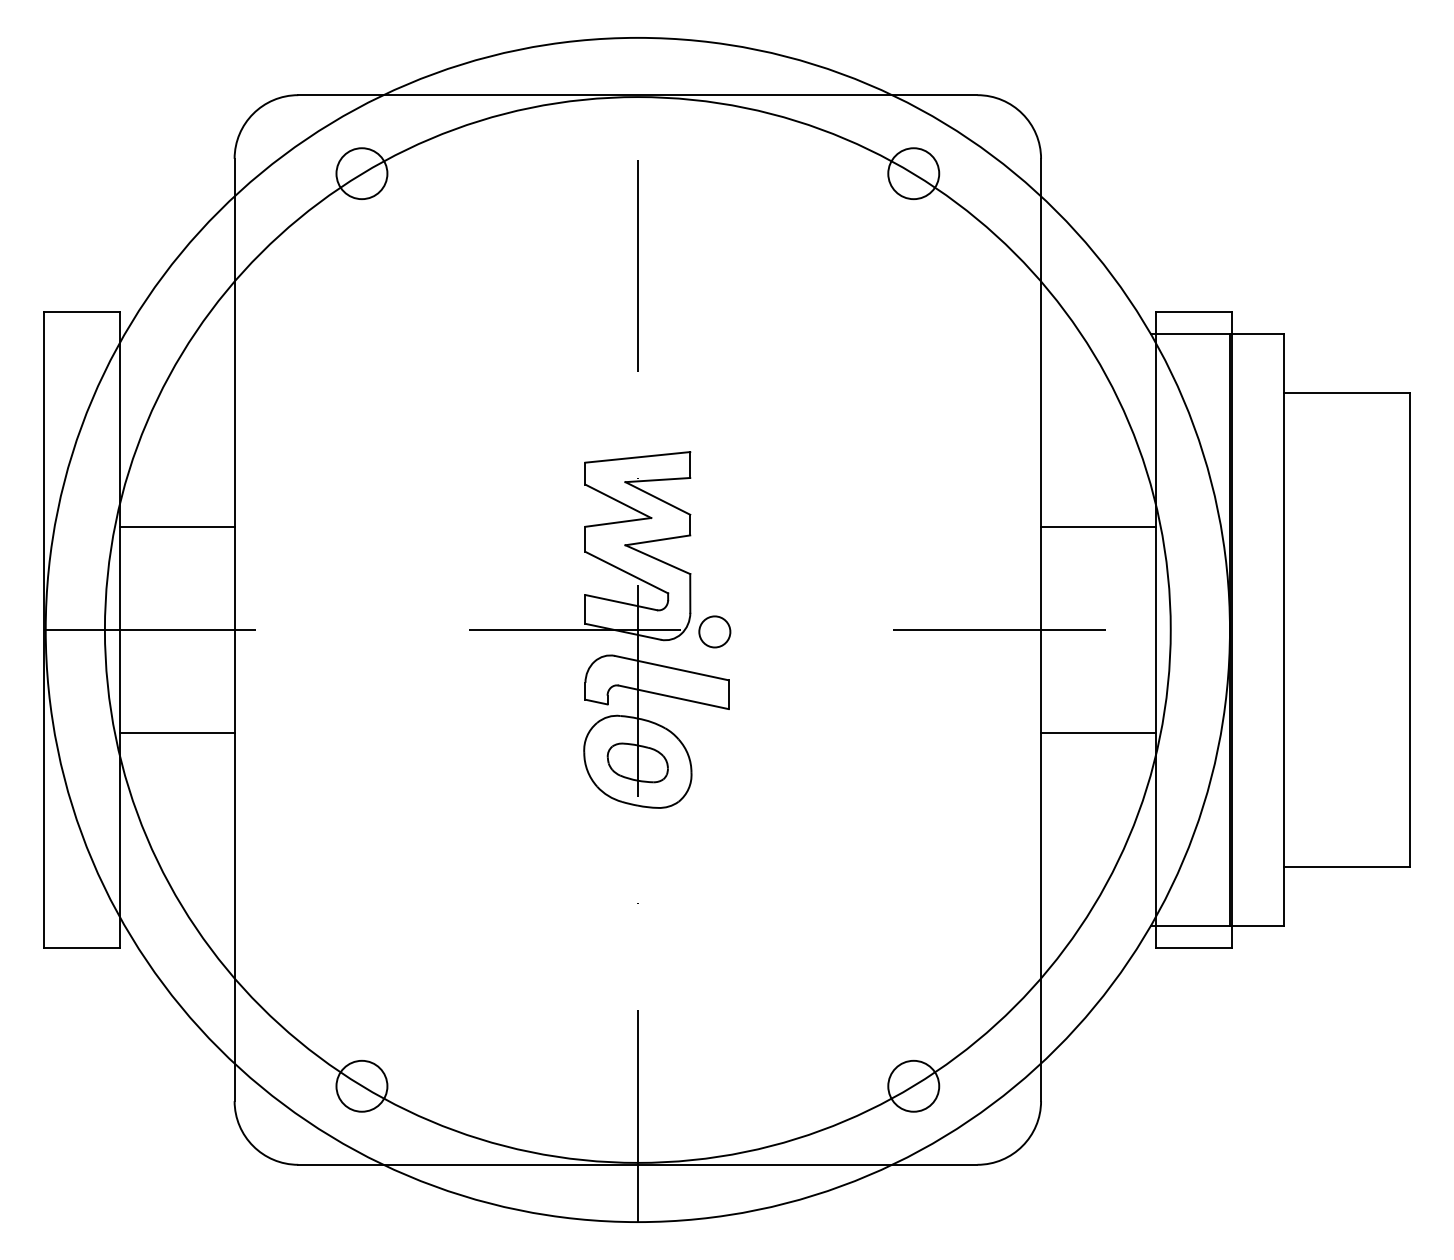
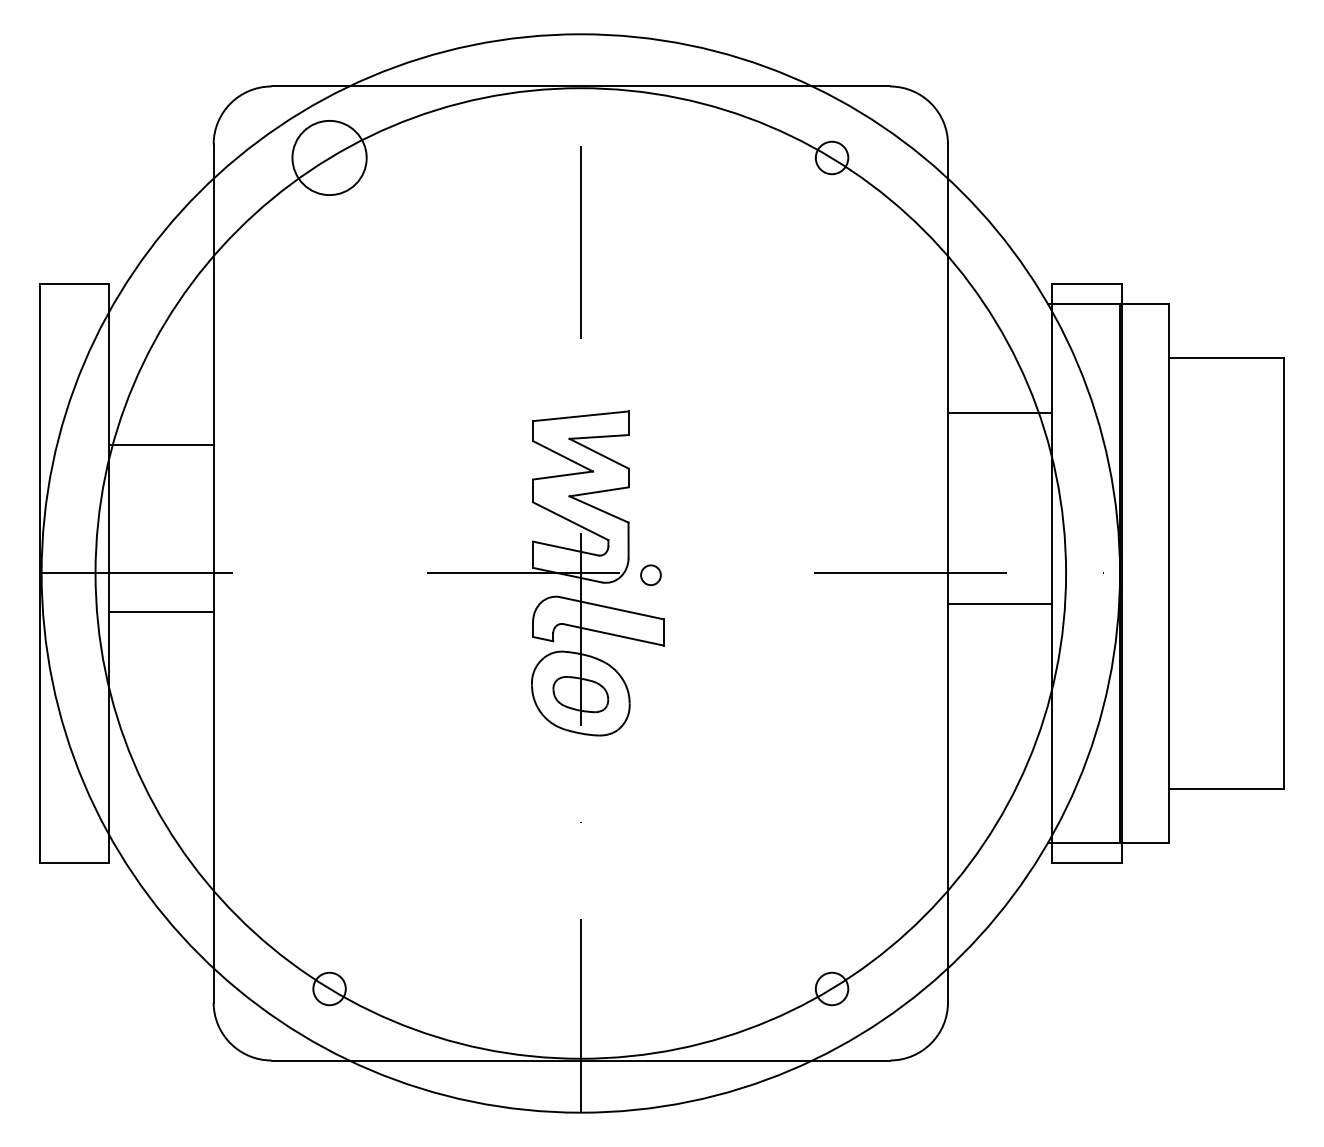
circle: (361, 173) -> (329, 157), size x1.6
circle: (913, 173) -> (831, 157), size x0.7
line: (177, 527) -> (161, 444), moved
line: (1098, 527) -> (1000, 412), moved
circle: (714, 631) -> (650, 574), size x0.7
line: (177, 732) -> (161, 612), moved
line: (1098, 732) -> (1000, 604), moved
circle: (361, 1085) -> (329, 988), size x0.7
circle: (913, 1085) -> (831, 988), size x0.7

